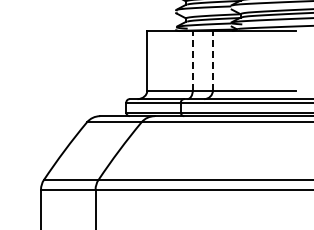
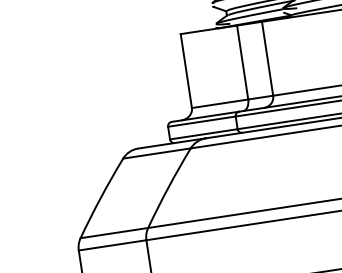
line: (192, 60) -> (242, 62), dashed -> solid
line: (212, 60) -> (267, 58), dashed -> solid

